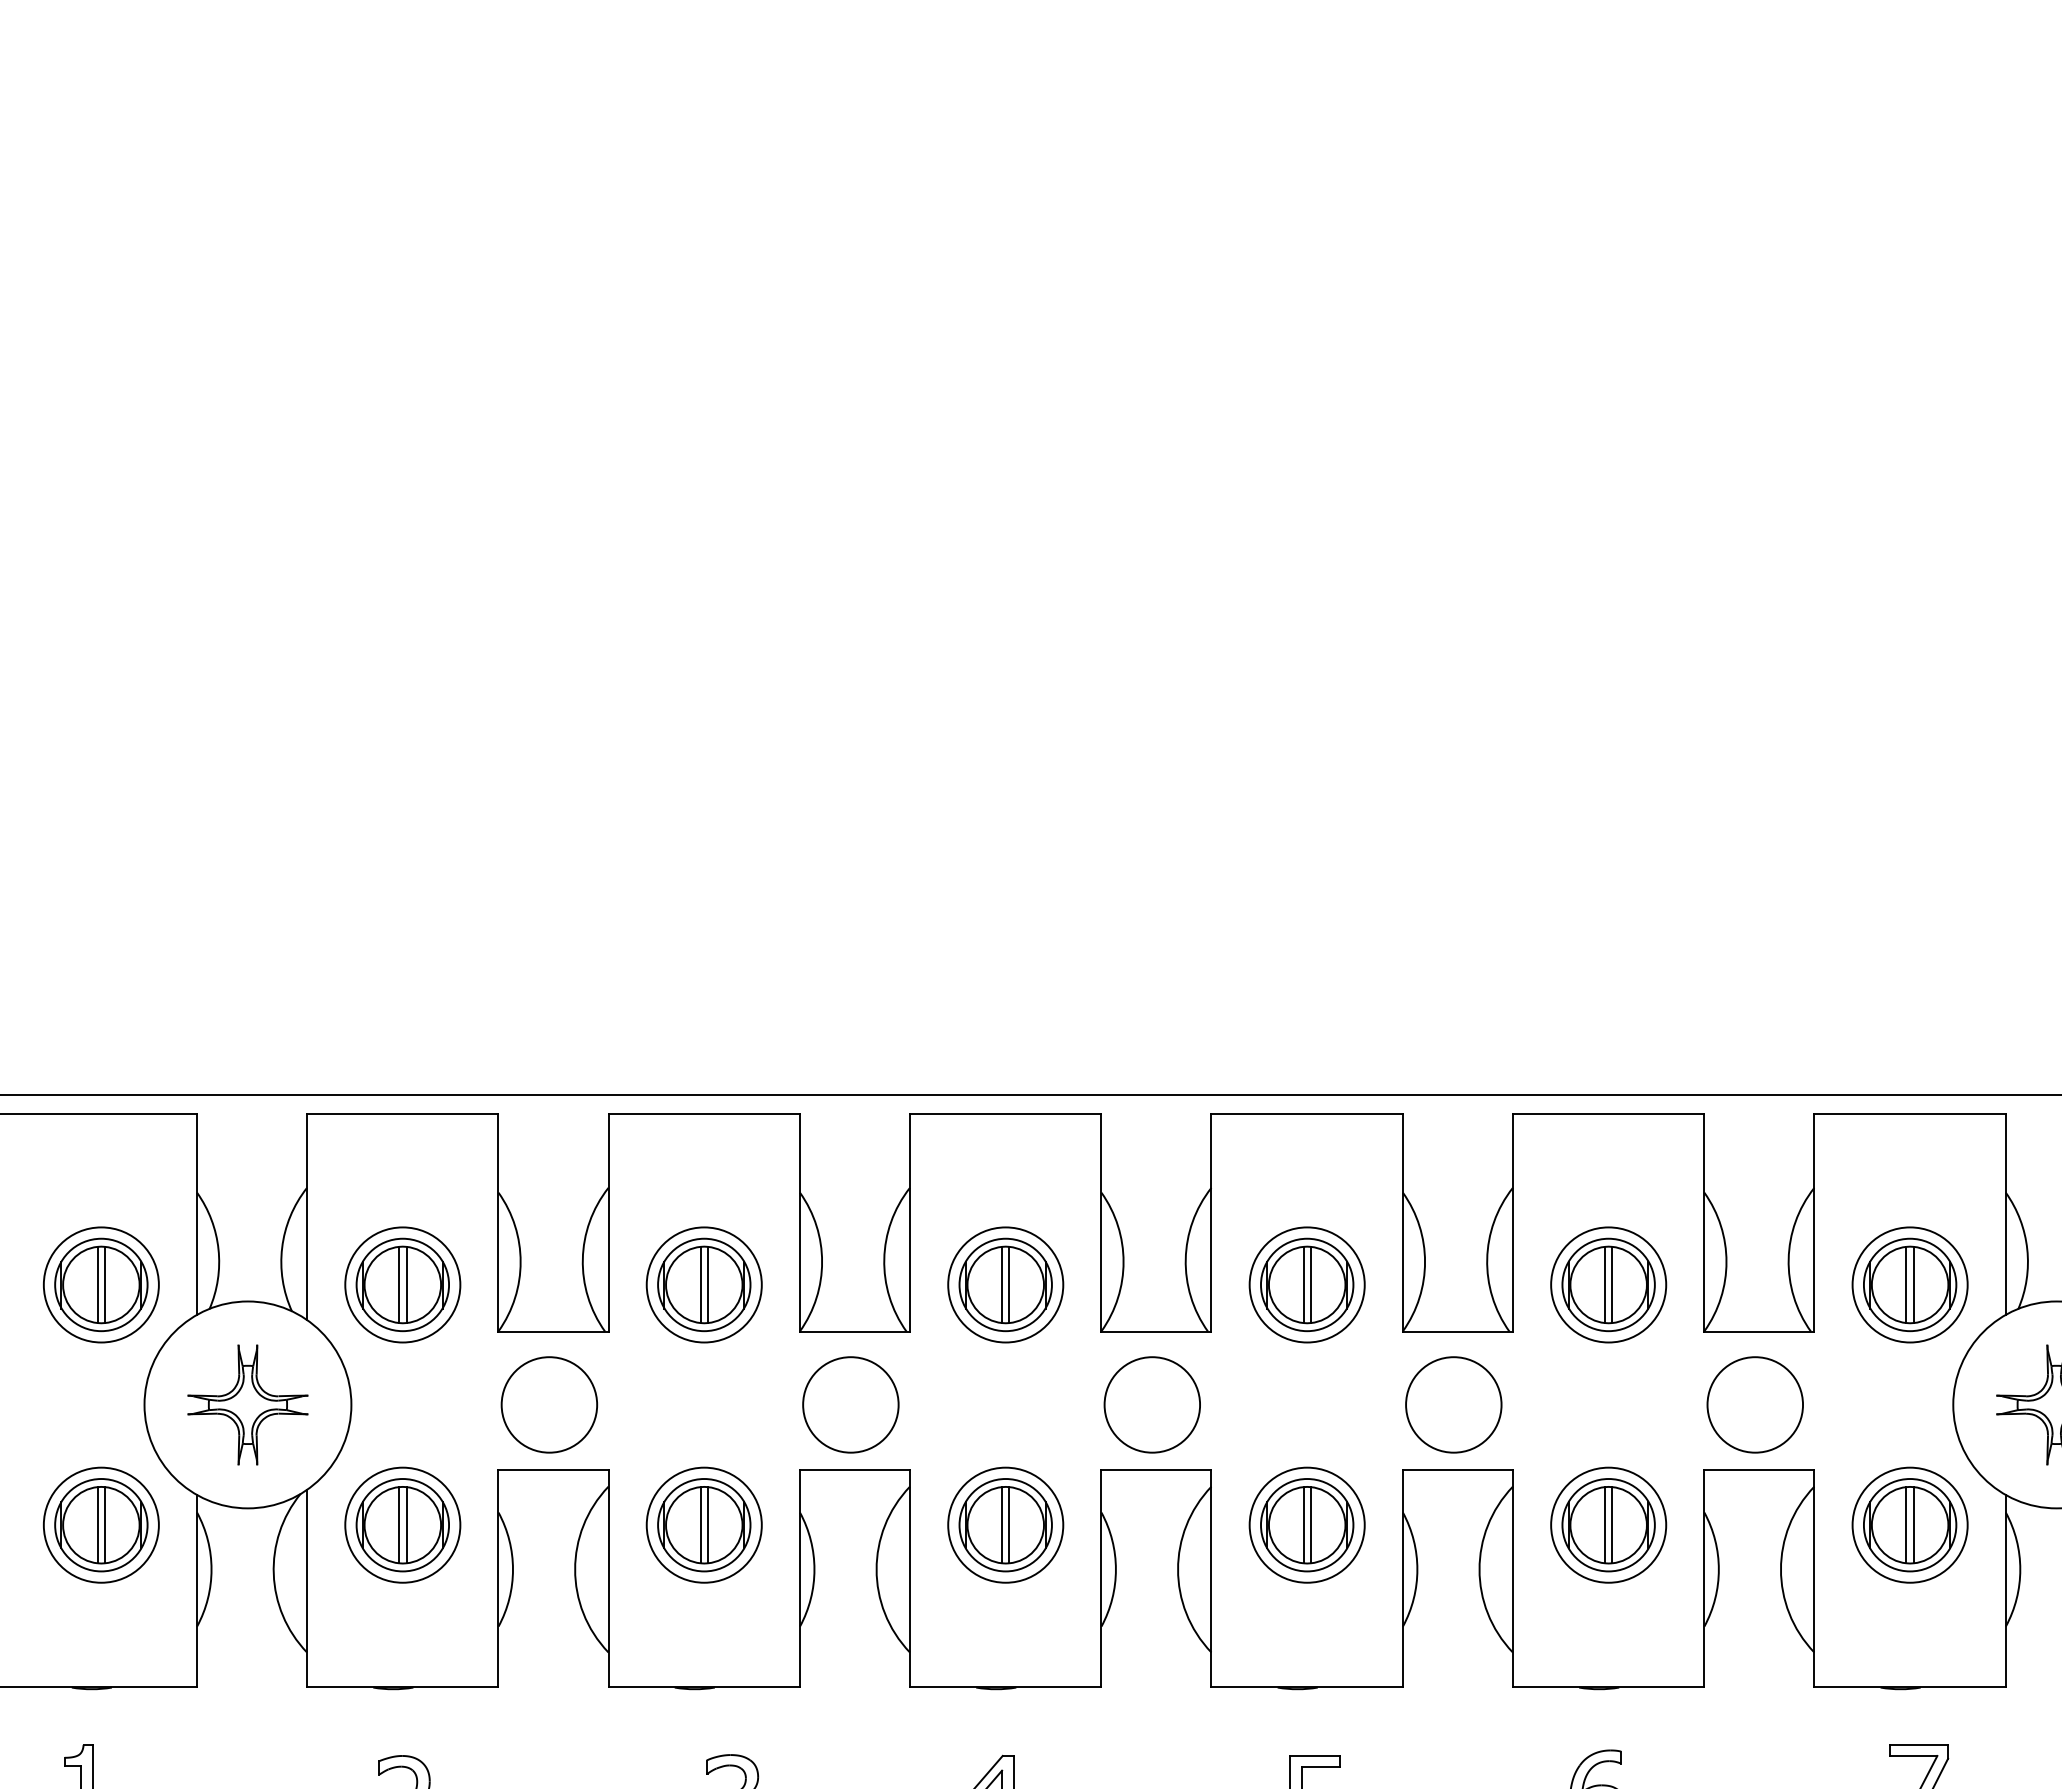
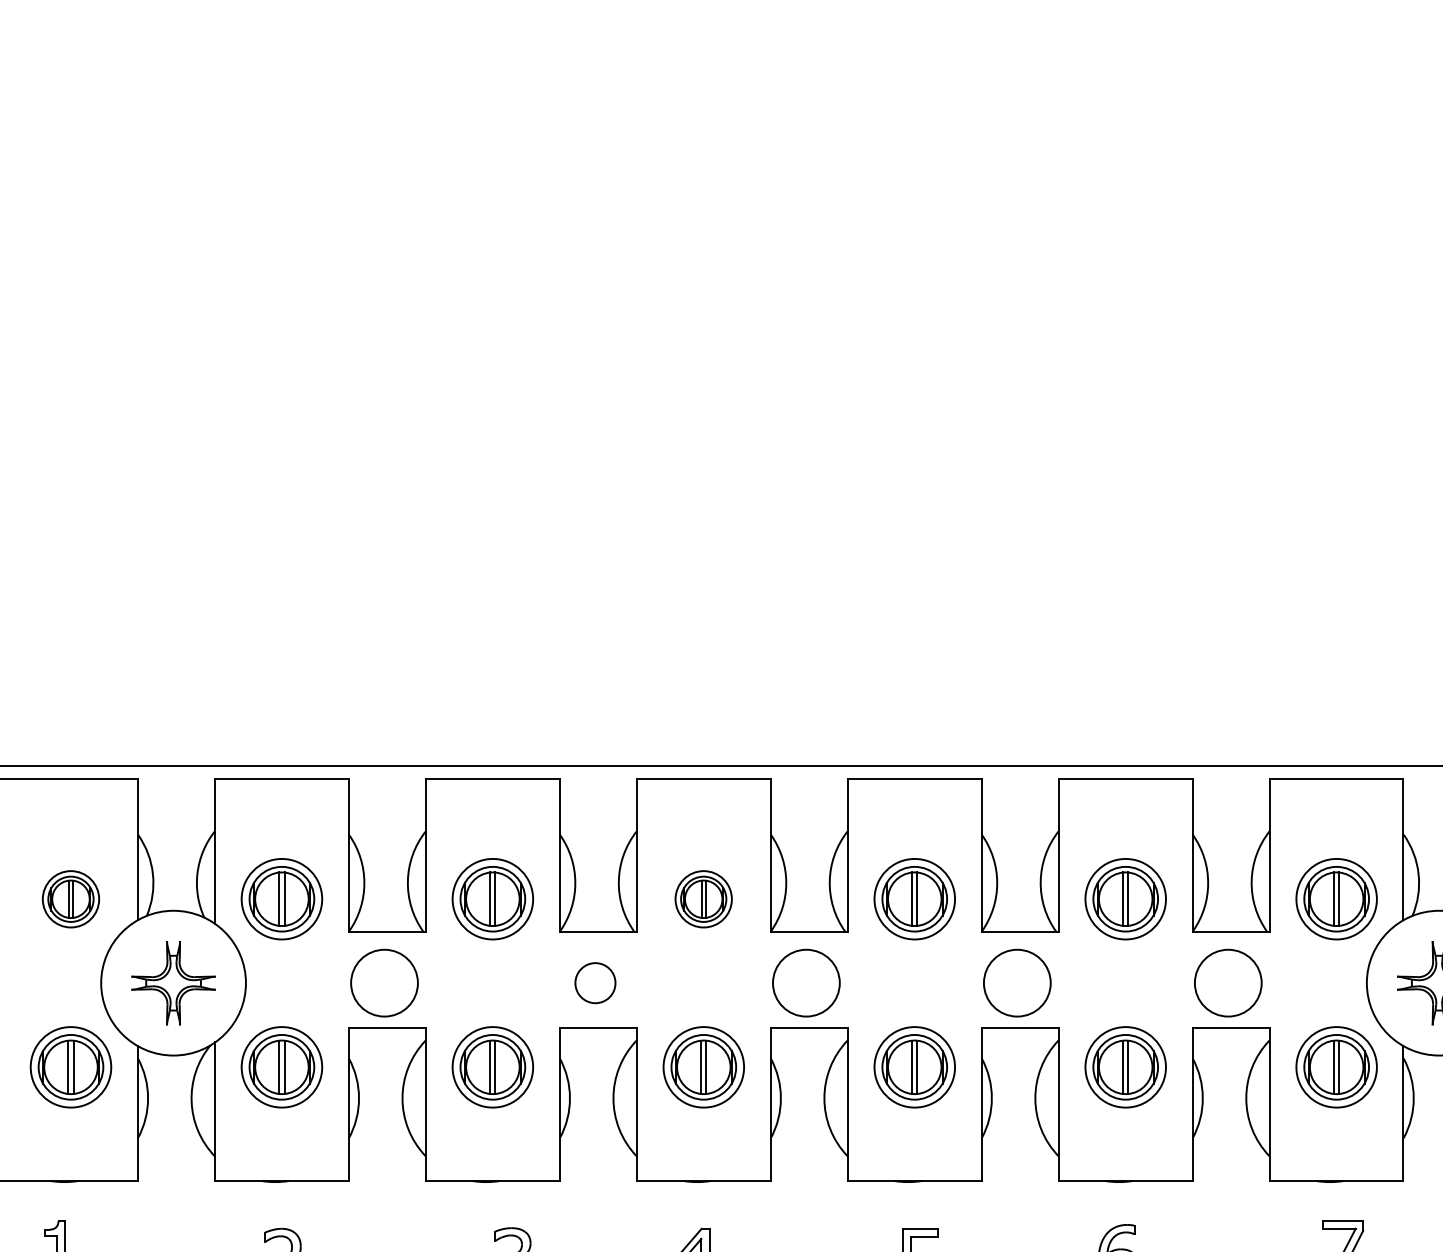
part: (100, 1285) -> (70, 899), size x0.7
part: (1005, 1285) -> (703, 899), size x0.7
circle: (850, 1403) -> (595, 982), size x0.6

